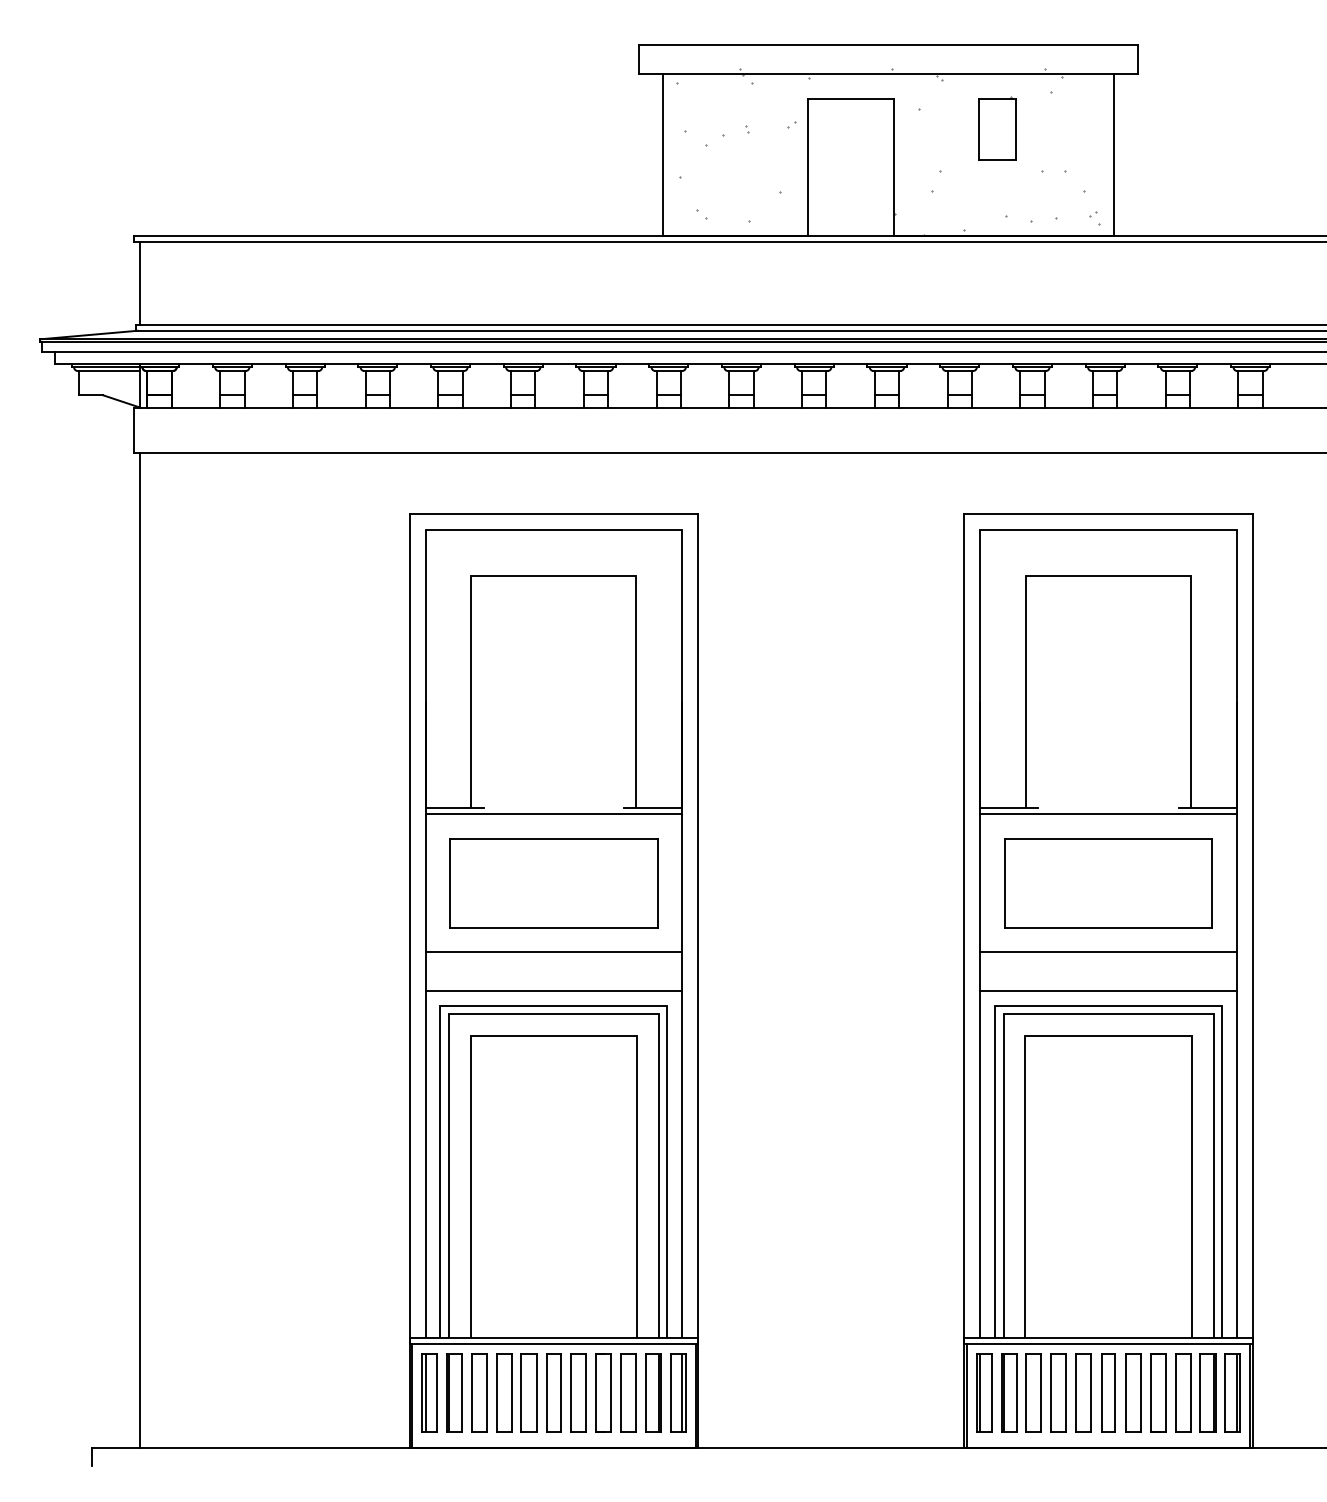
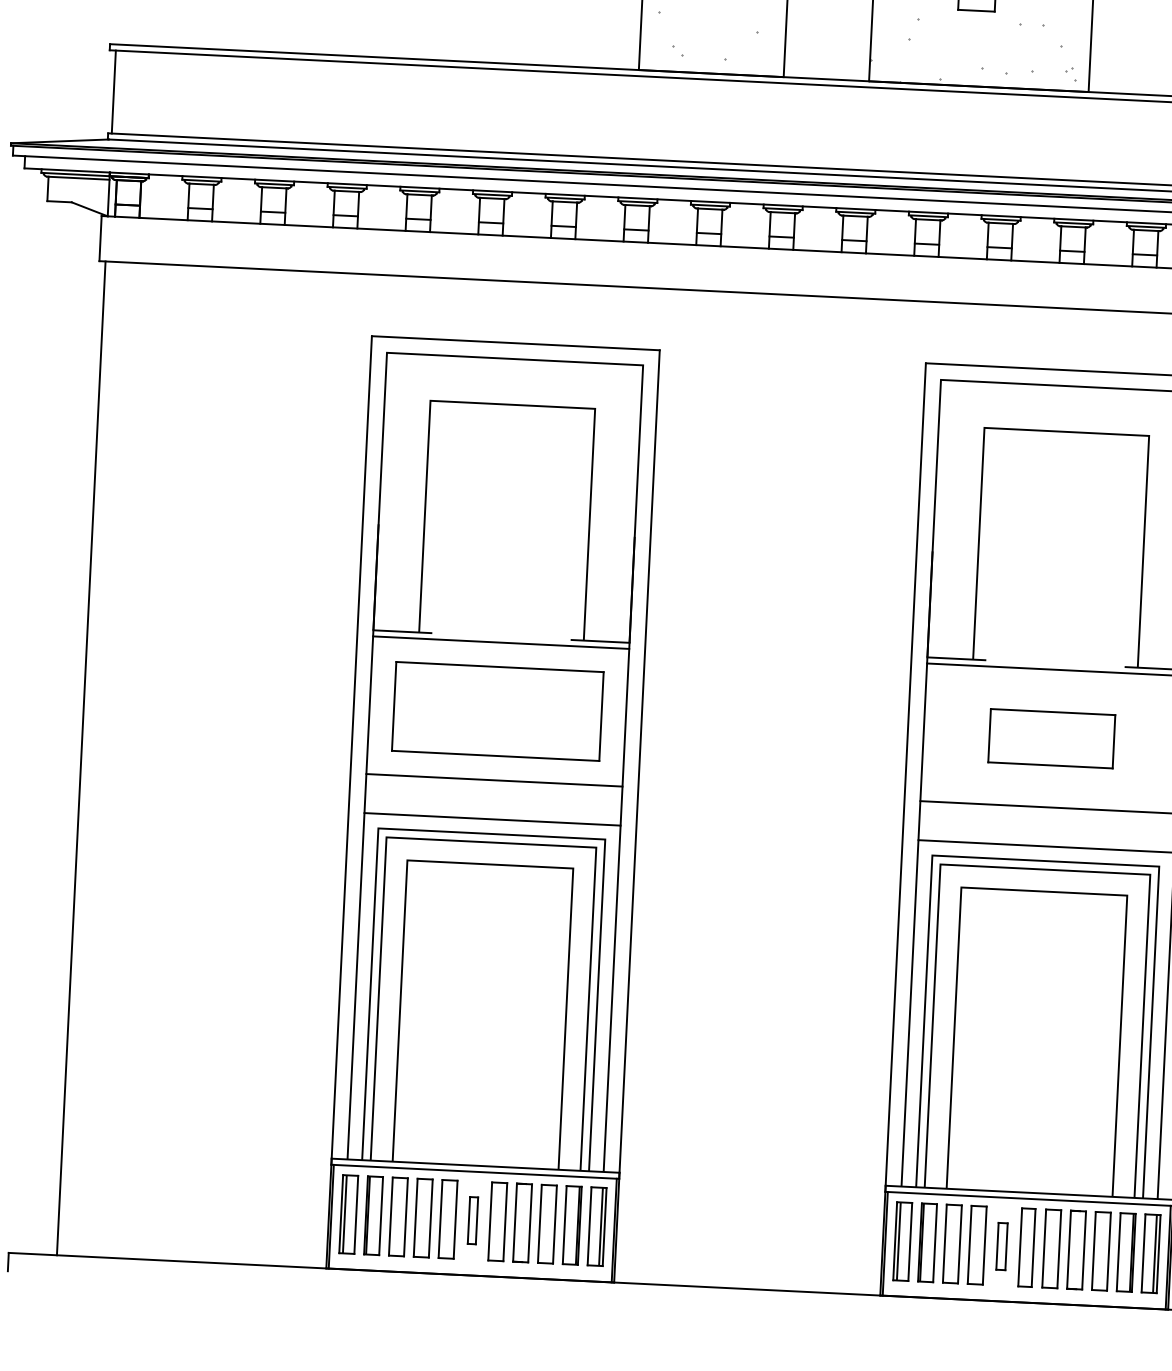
part: (1108, 883) -> (1051, 738), size x0.6
part: (553, 1392) -> (472, 1220), size x0.6
part: (1083, 1392) -> (1001, 1246), size x0.6

